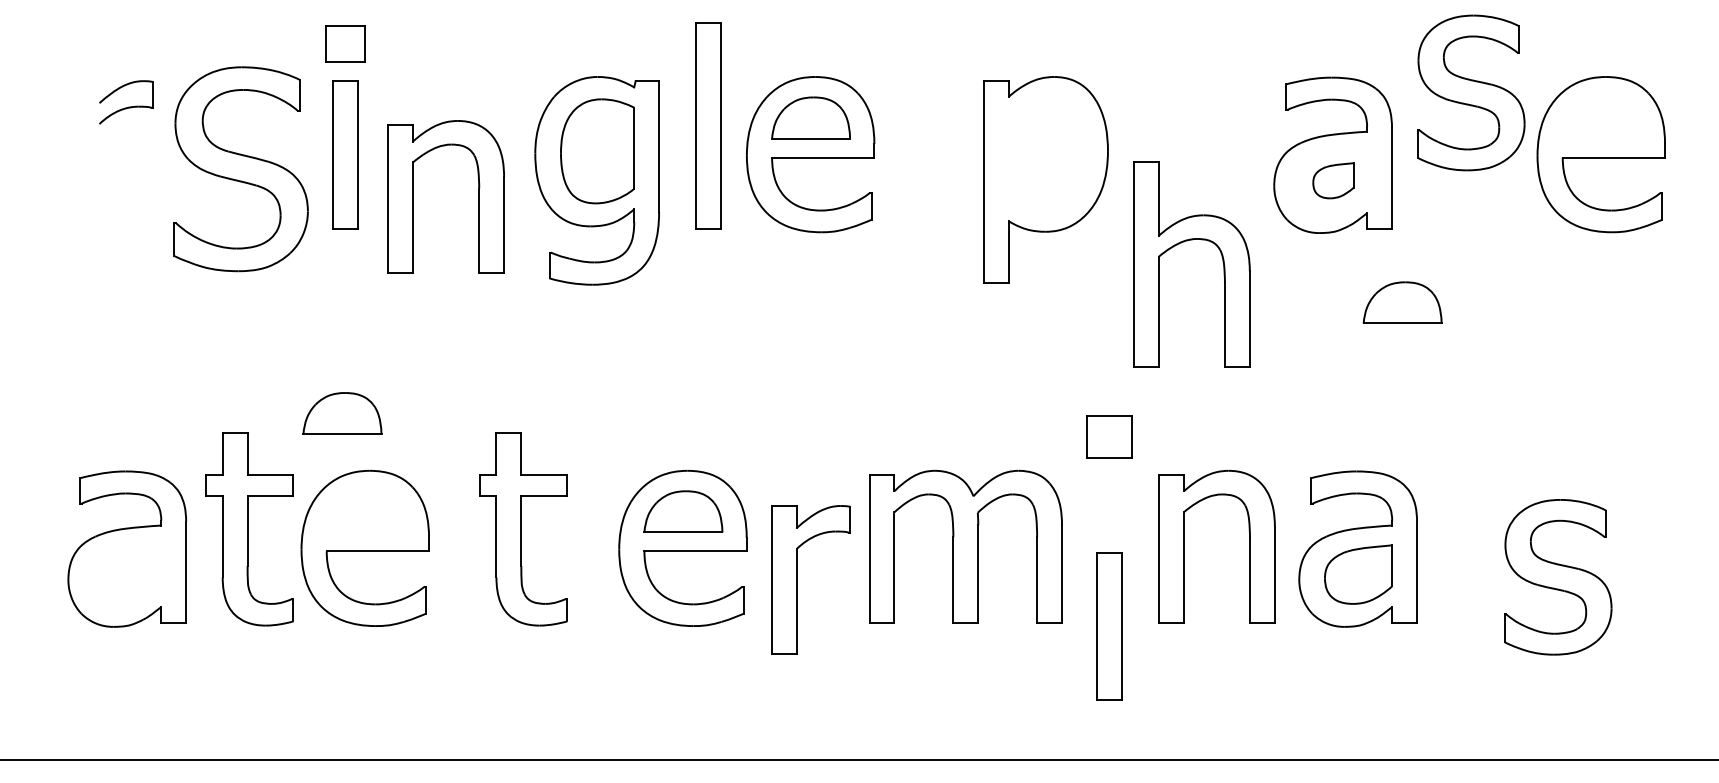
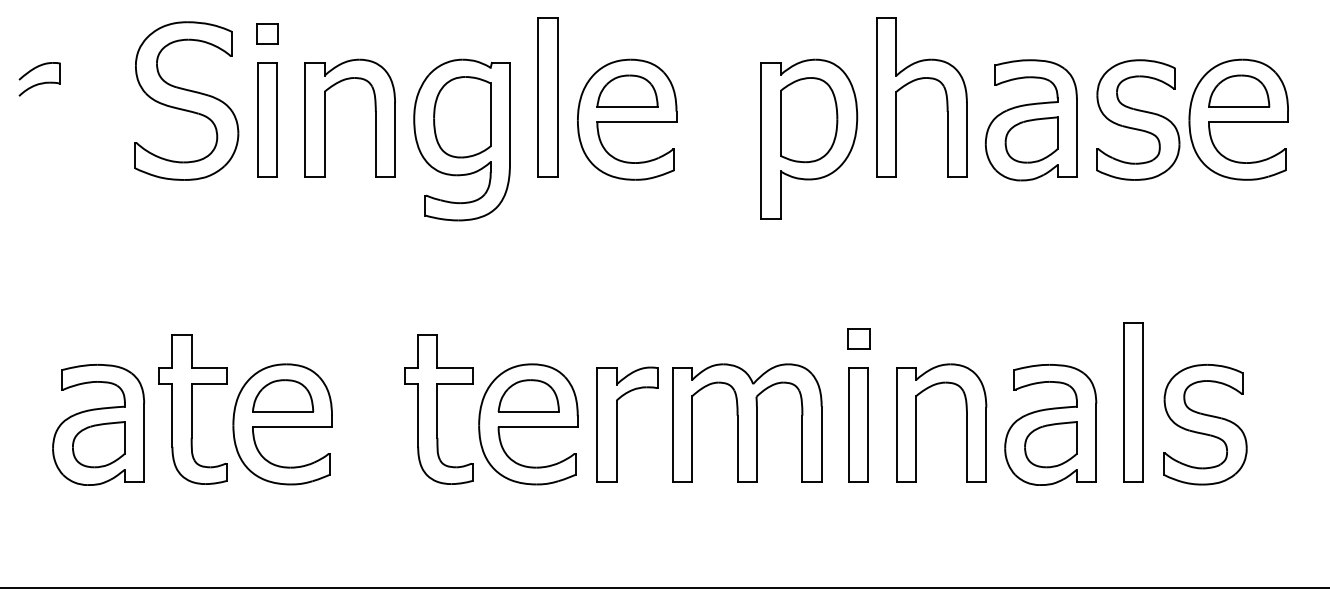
part: (345, 43) -> (267, 33), size x0.71
part: (1471, 92) -> (1138, 119), moved
part: (125, 102) -> (39, 79), moved
part: (1046, 155) -> (809, 120), added
part: (240, 168) -> (186, 100), moved
part: (1333, 180) -> (1031, 139), size x1.67
part: (414, 195) -> (325, 117), moved
part: (1185, 242) -> (917, 80), moved
part: (1403, 301) -> (1239, 90), moved
part: (343, 412) -> (283, 395), moved
part: (1109, 437) -> (858, 338), size x0.62
part: (1465, 520) -> (1133, 402), added
part: (522, 529) -> (438, 409), moved
part: (127, 574) -> (98, 444), added
part: (1558, 577) -> (1205, 424), moved
part: (798, 579) -> (617, 424), moved
part: (1109, 626) -> (858, 424), moved

